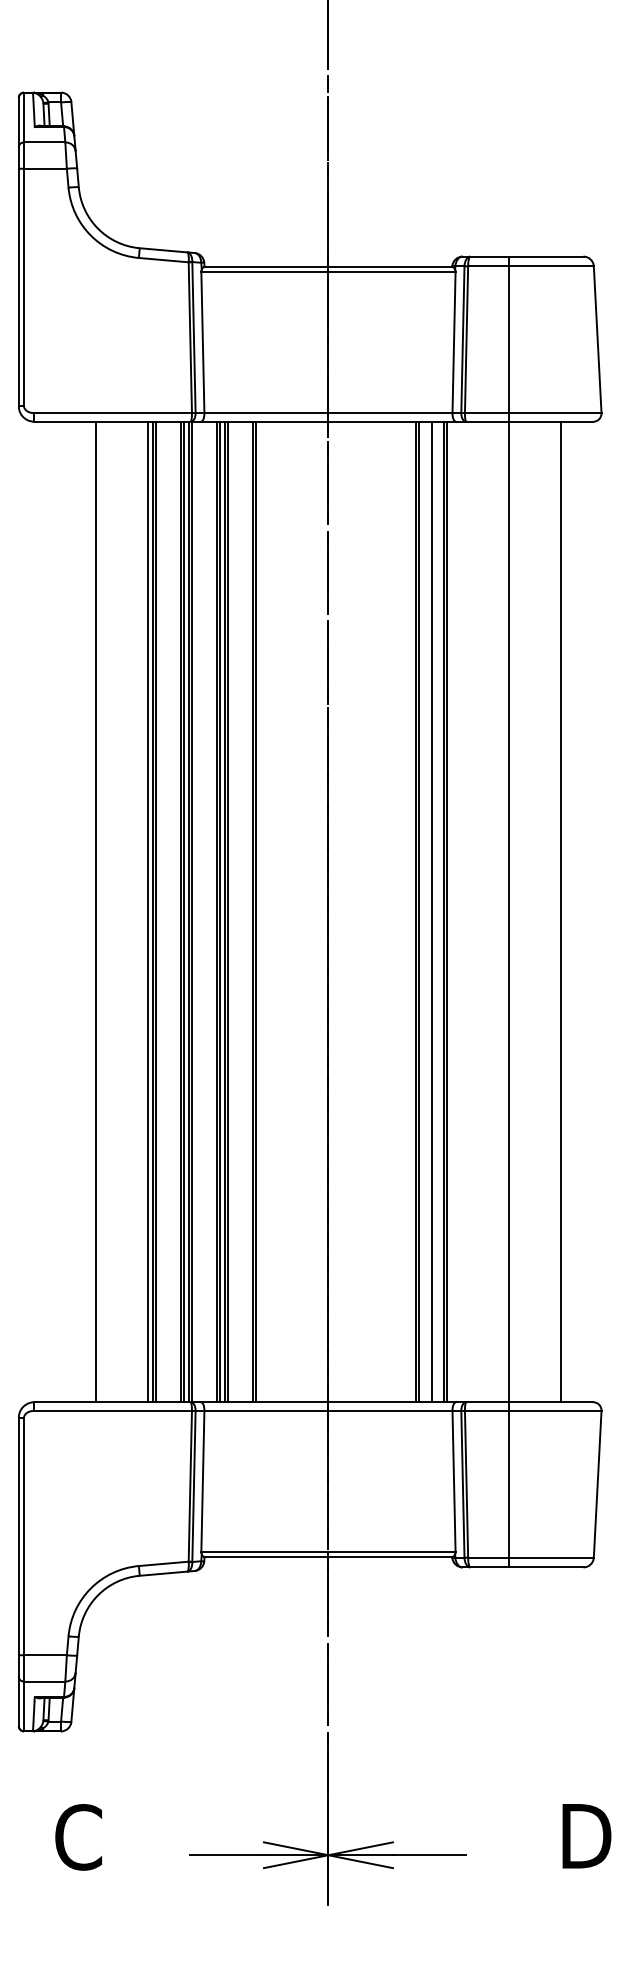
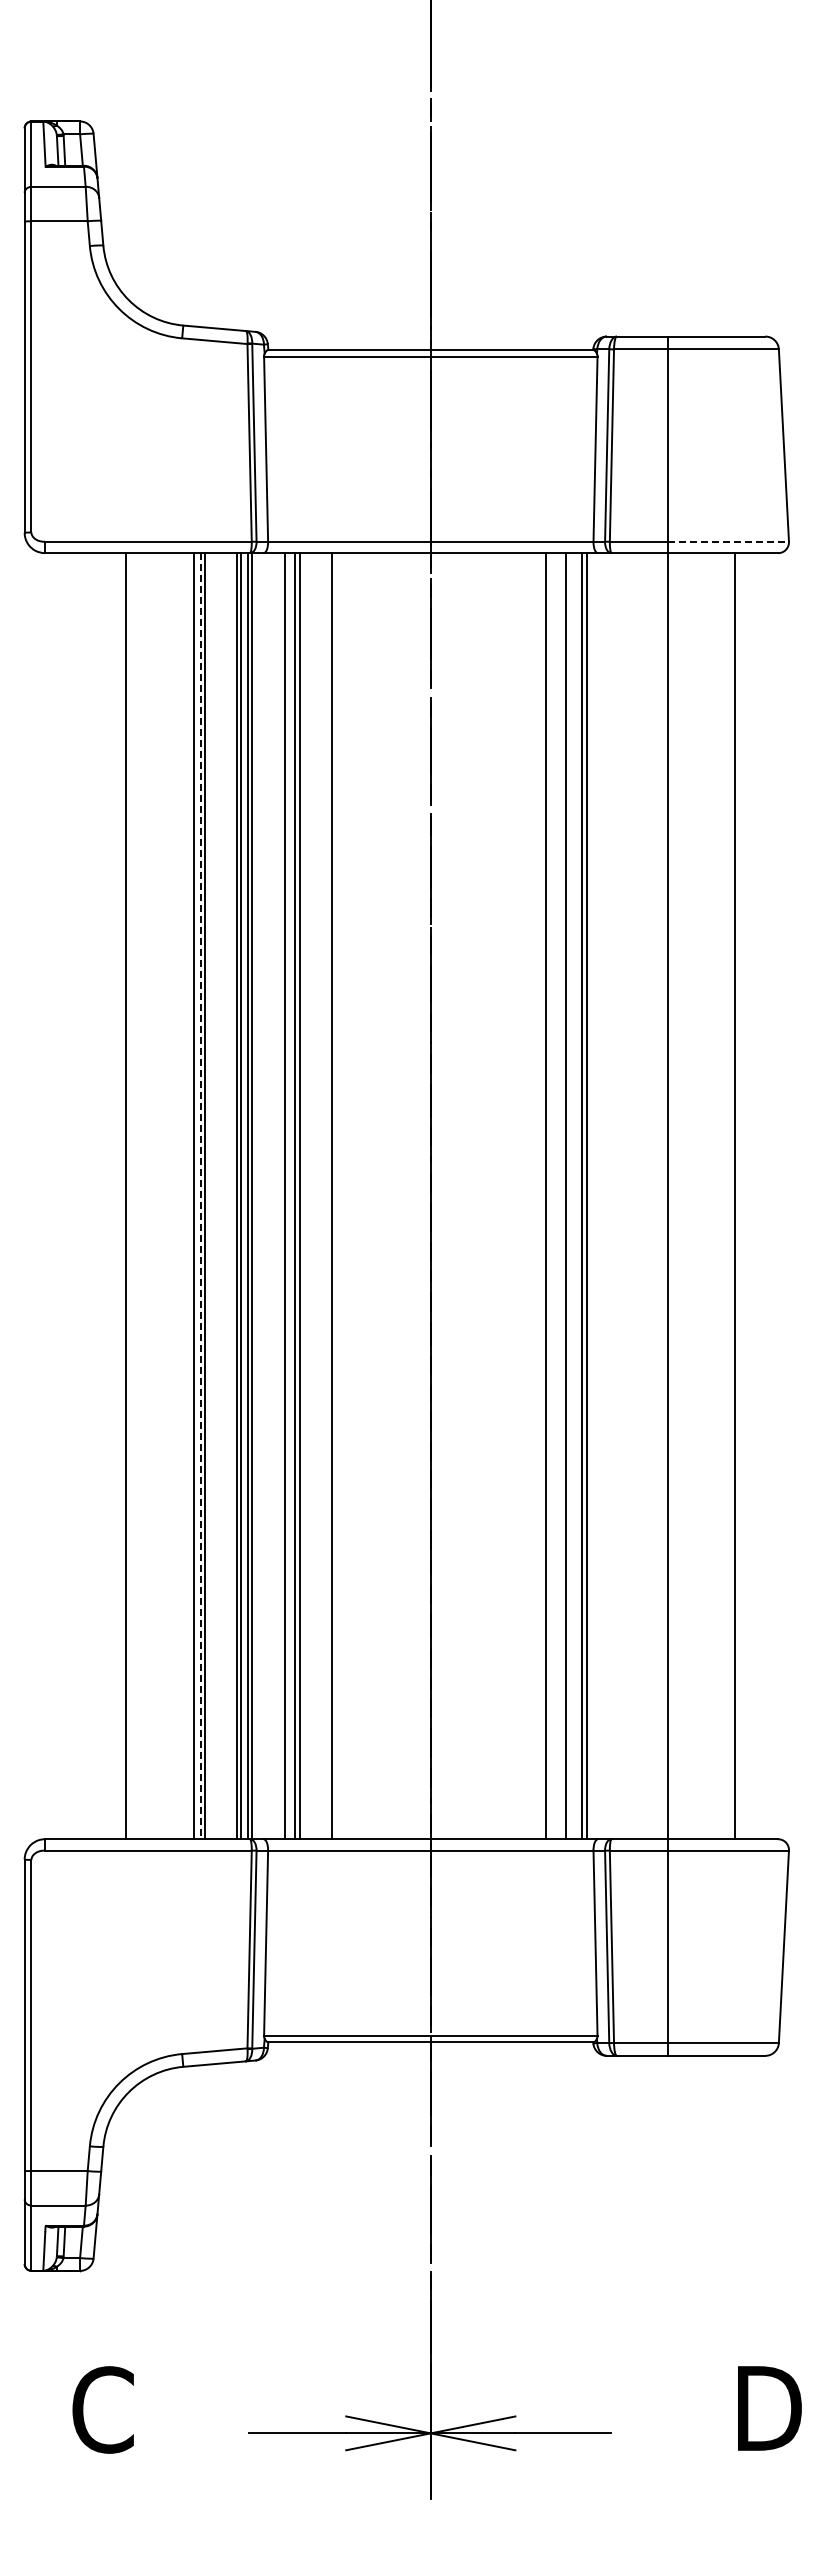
line: (555, 412) -> (728, 541), solid -> dashed
line: (152, 912) -> (200, 1196), solid -> dashed
line: (219, 912) -> (288, 1196), removed
line: (256, 912) -> (336, 1196), removed
line: (418, 912) -> (549, 1196), removed

